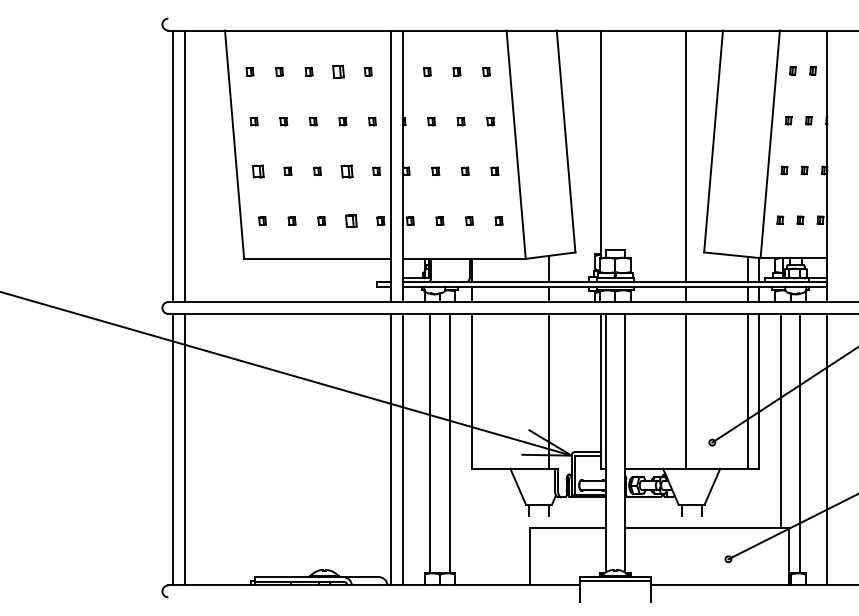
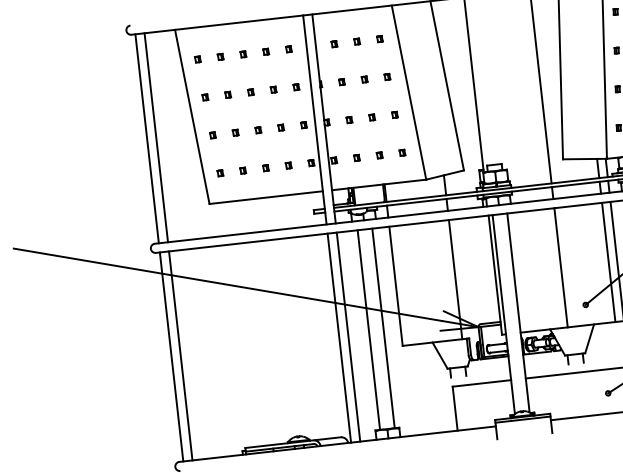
part: (338, 71) -> (265, 51), size x0.62
part: (258, 170) -> (212, 134), size x0.62
part: (346, 170) -> (280, 127), size x0.62
part: (350, 220) -> (288, 165), size x0.62

